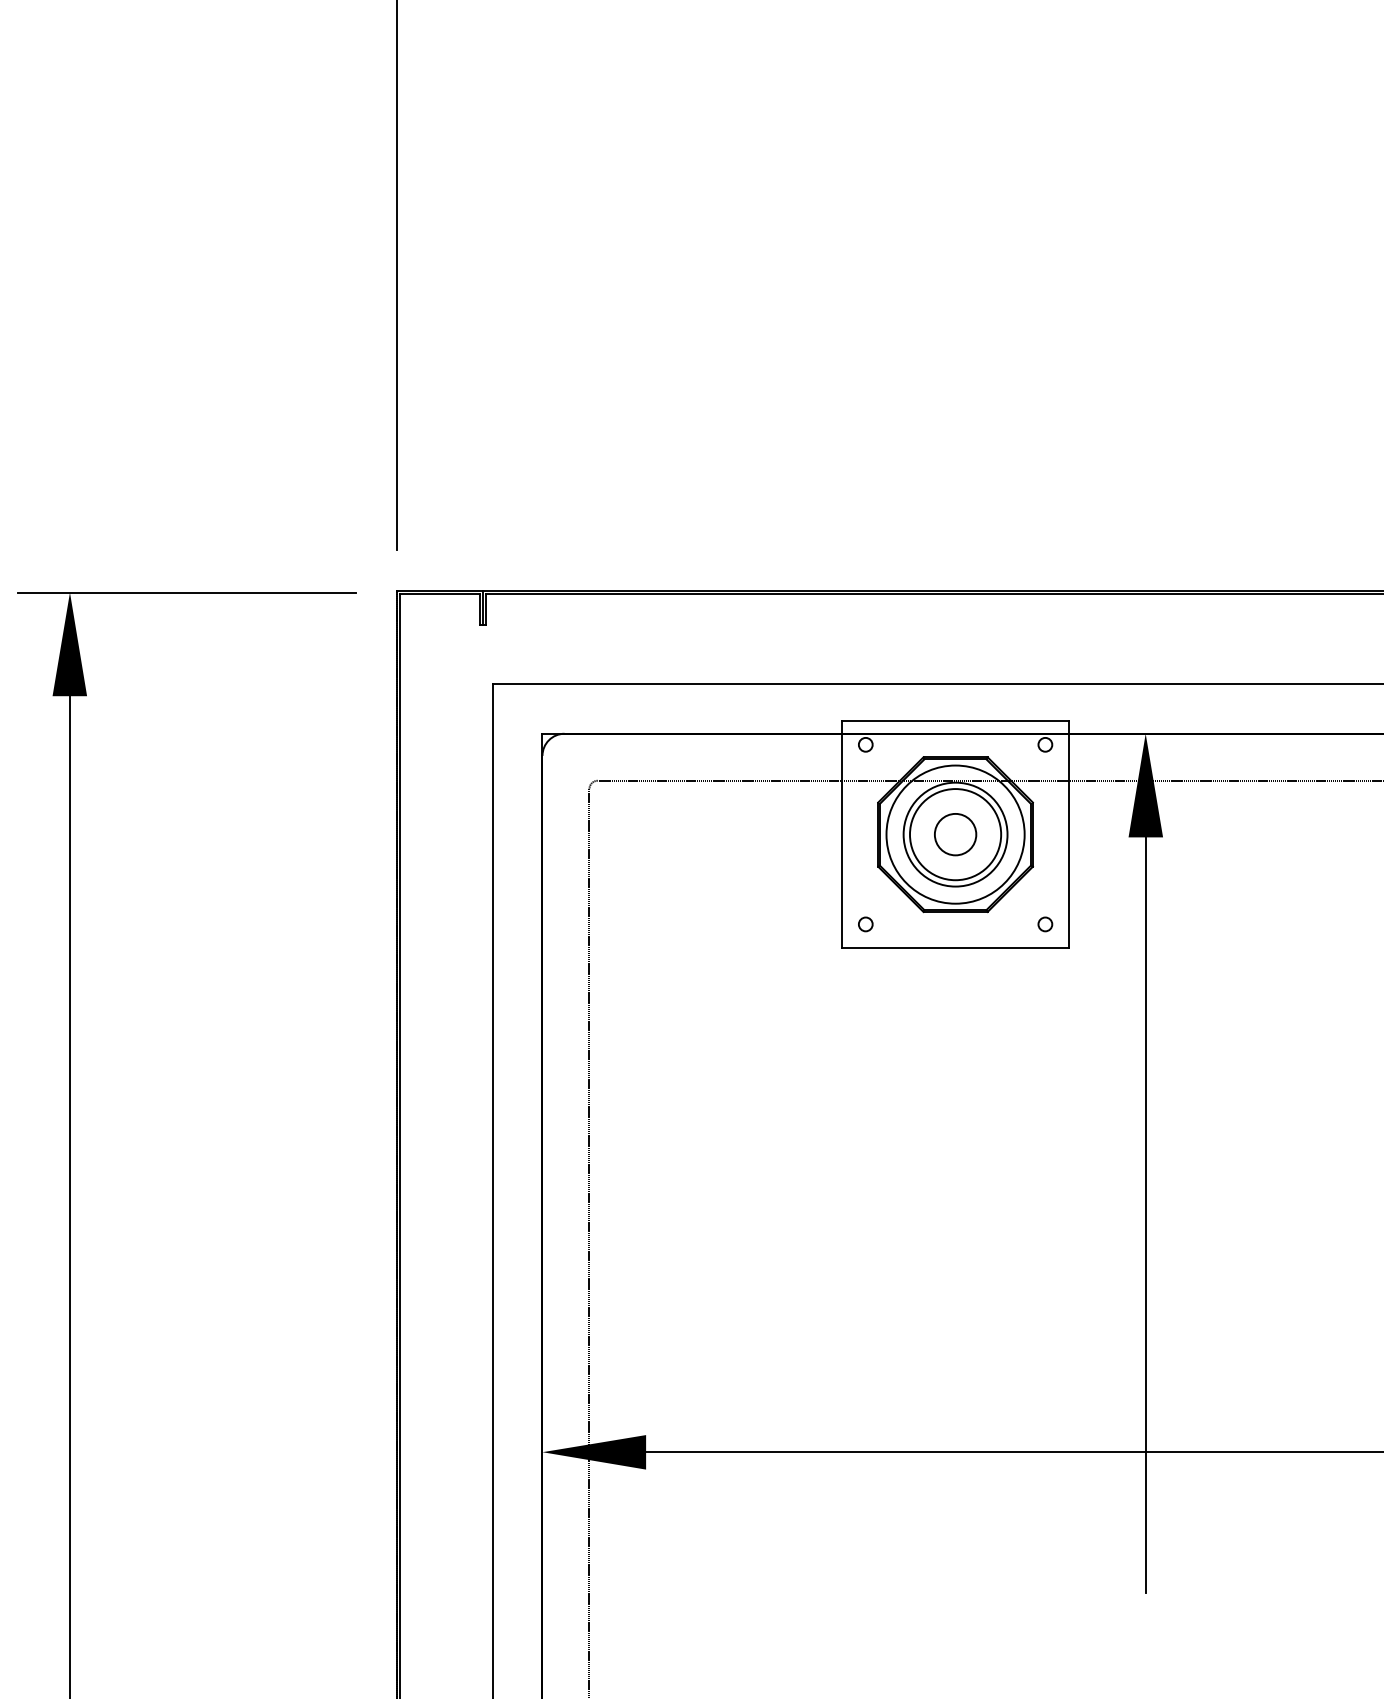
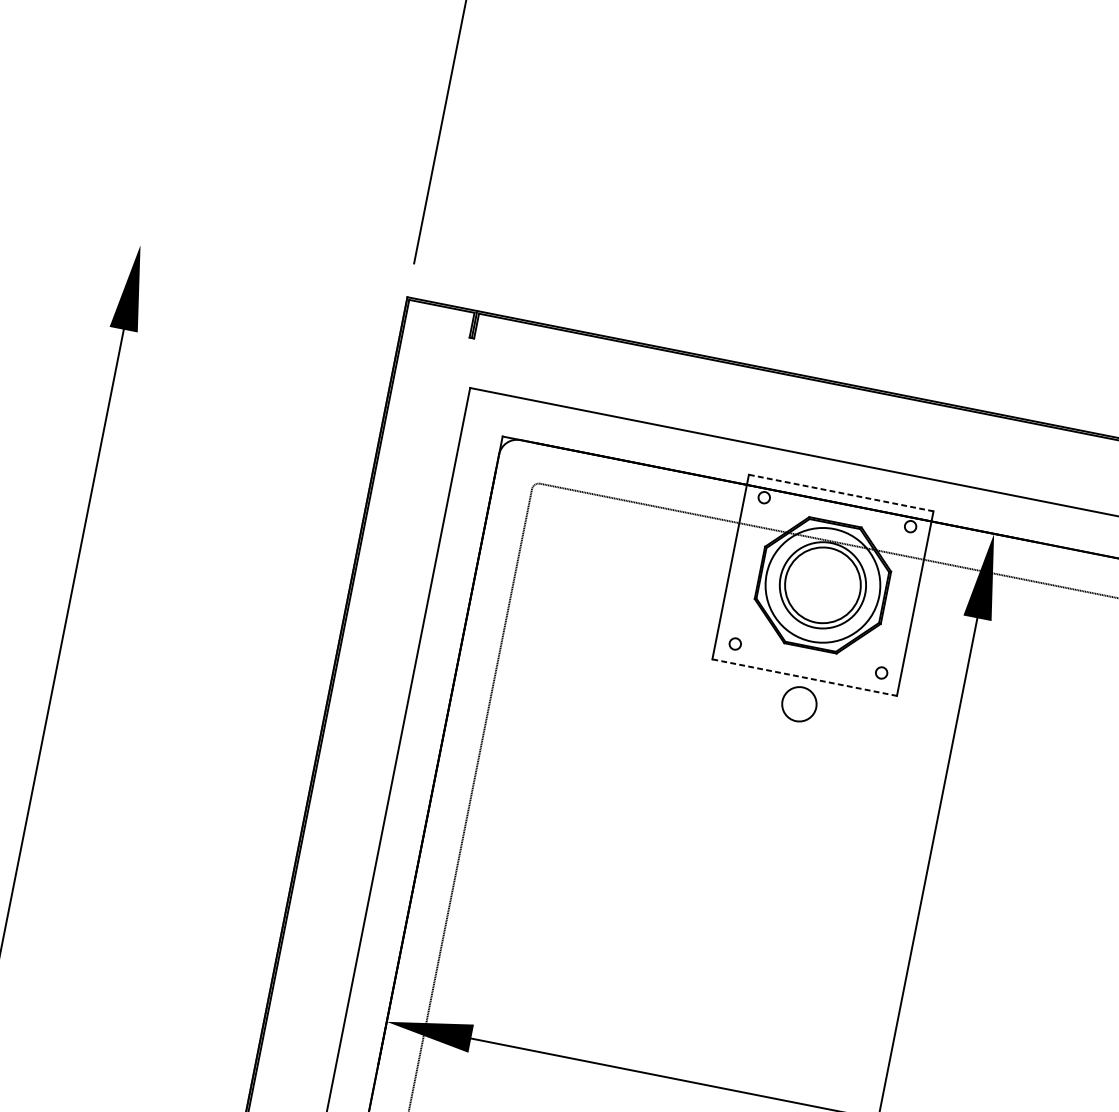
line: (186, 592) -> (235, 264), removed
line: (956, 721) -> (841, 493), solid -> dashed
circle: (955, 834) -> (799, 704), moved
line: (956, 947) -> (805, 677), solid -> dashed

